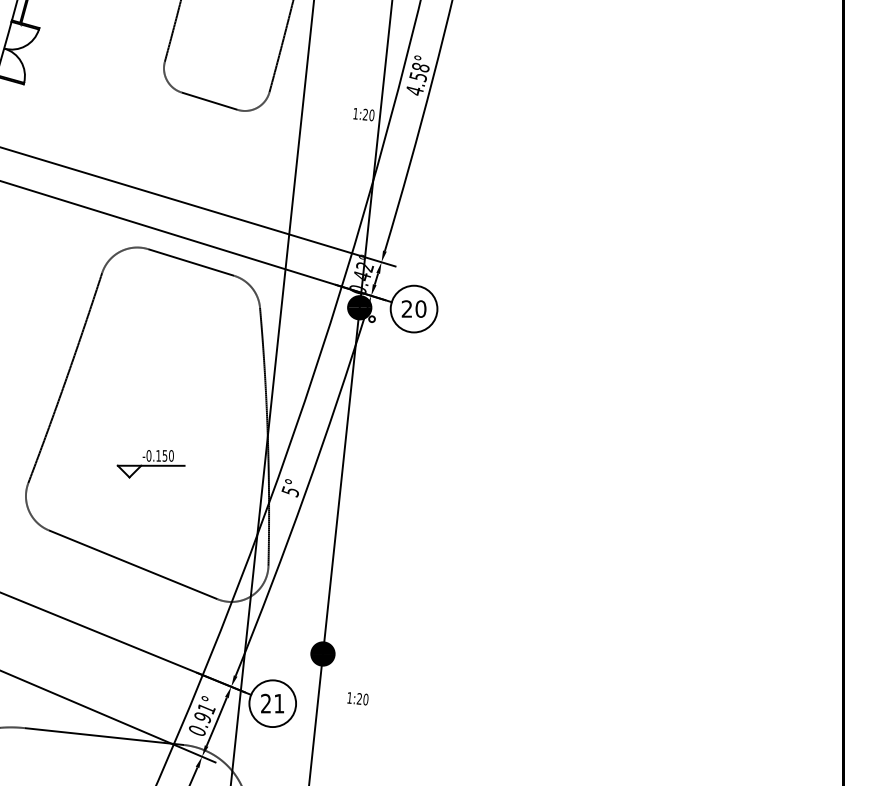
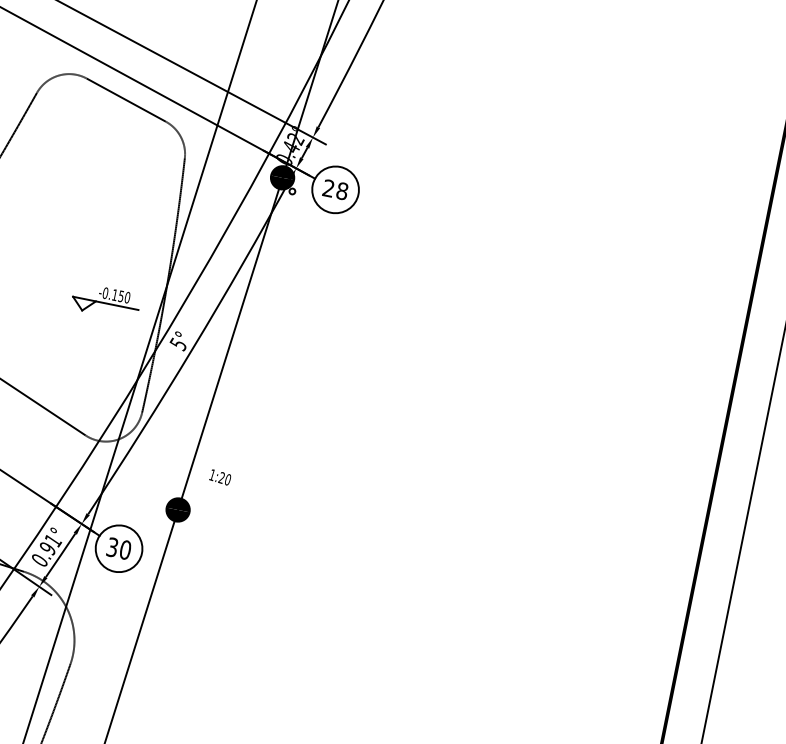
text: (420, 308) -> (342, 190), 20 -> 28
part: (150, 464) -> (105, 301), moved
text: (357, 698) -> (219, 477), moved
text: (272, 703) -> (118, 548), 21 -> 30

